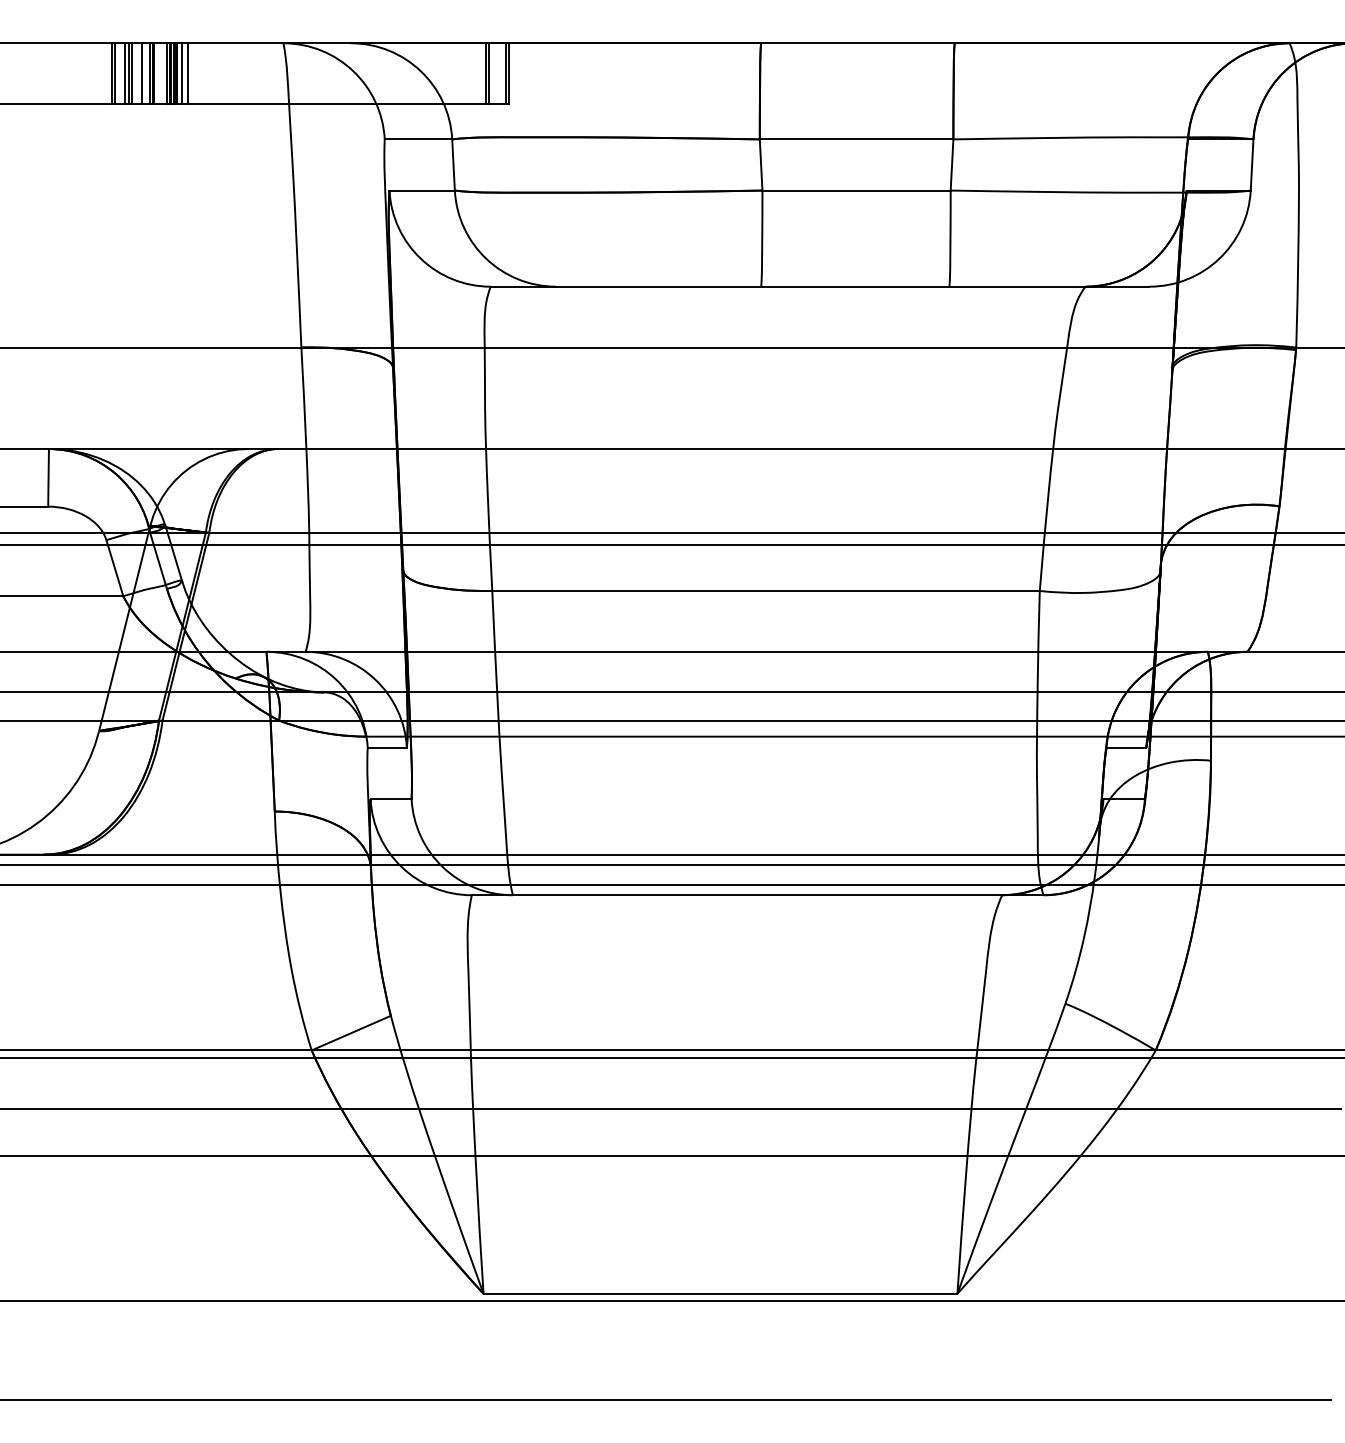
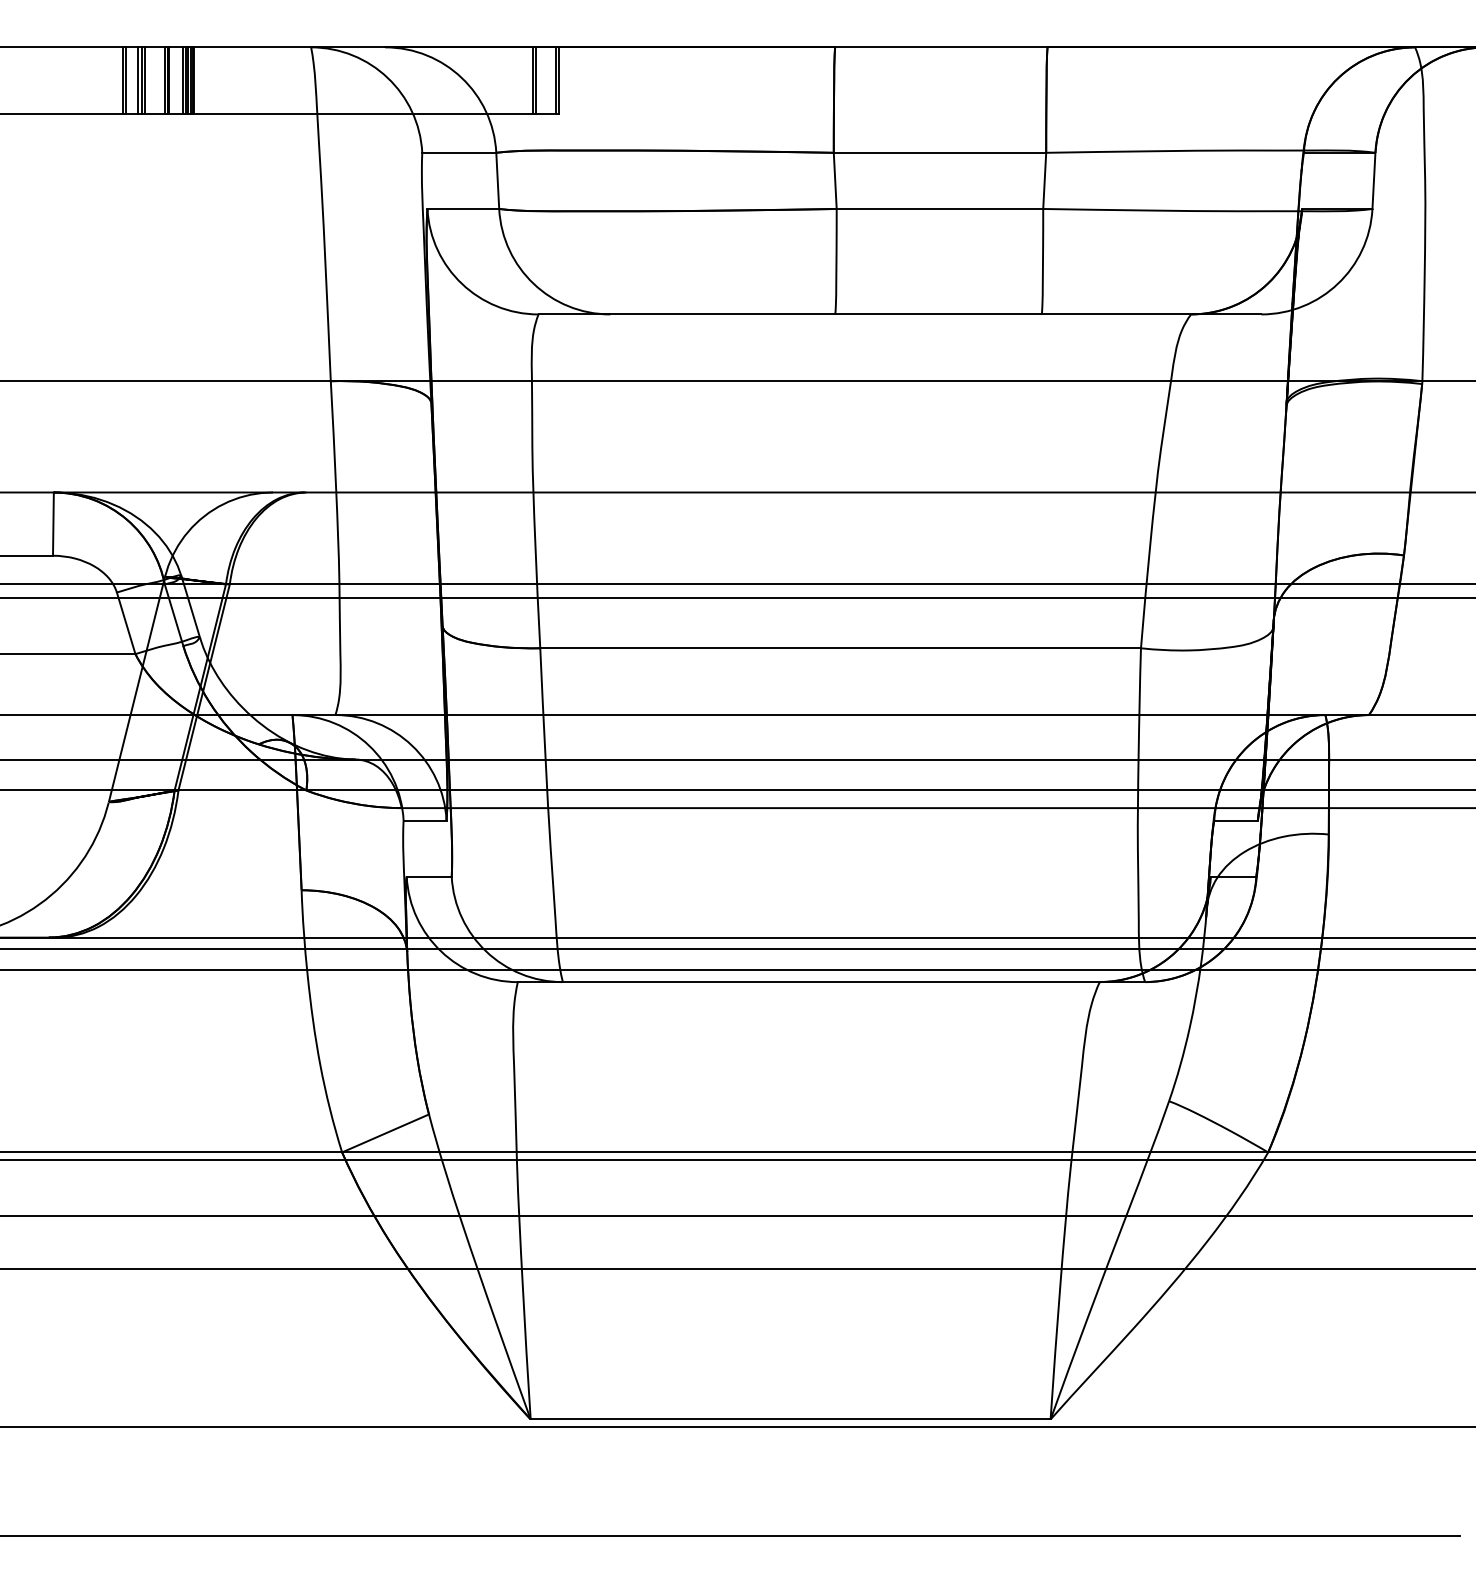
line: (142, 73) -> (156, 80), removed
line: (182, 73) -> (200, 80), removed
line: (187, 73) -> (205, 80), removed

